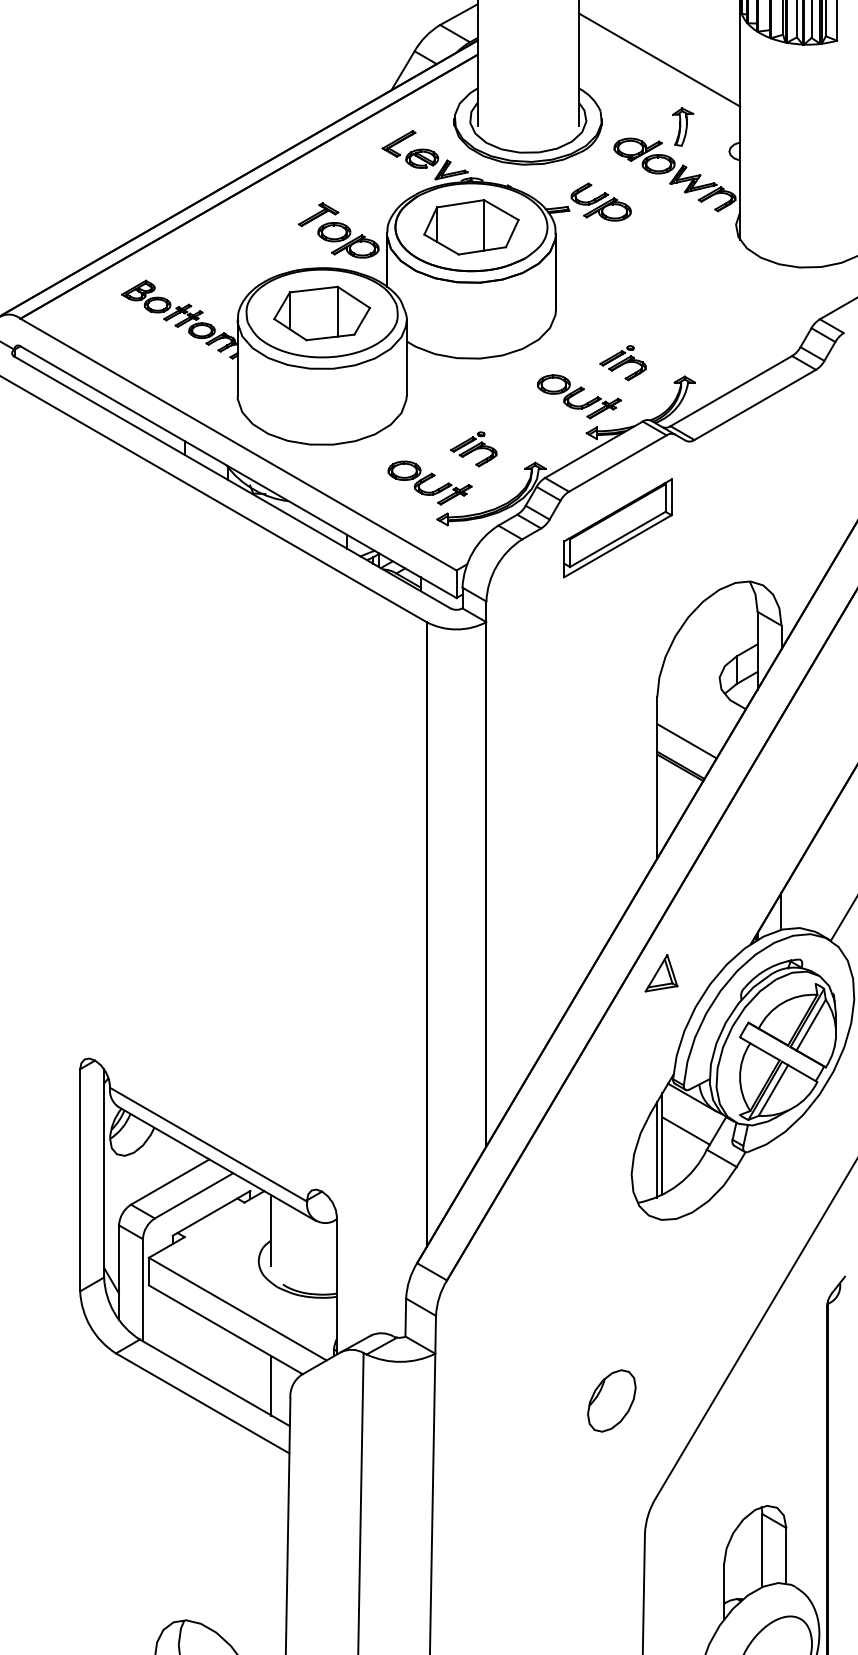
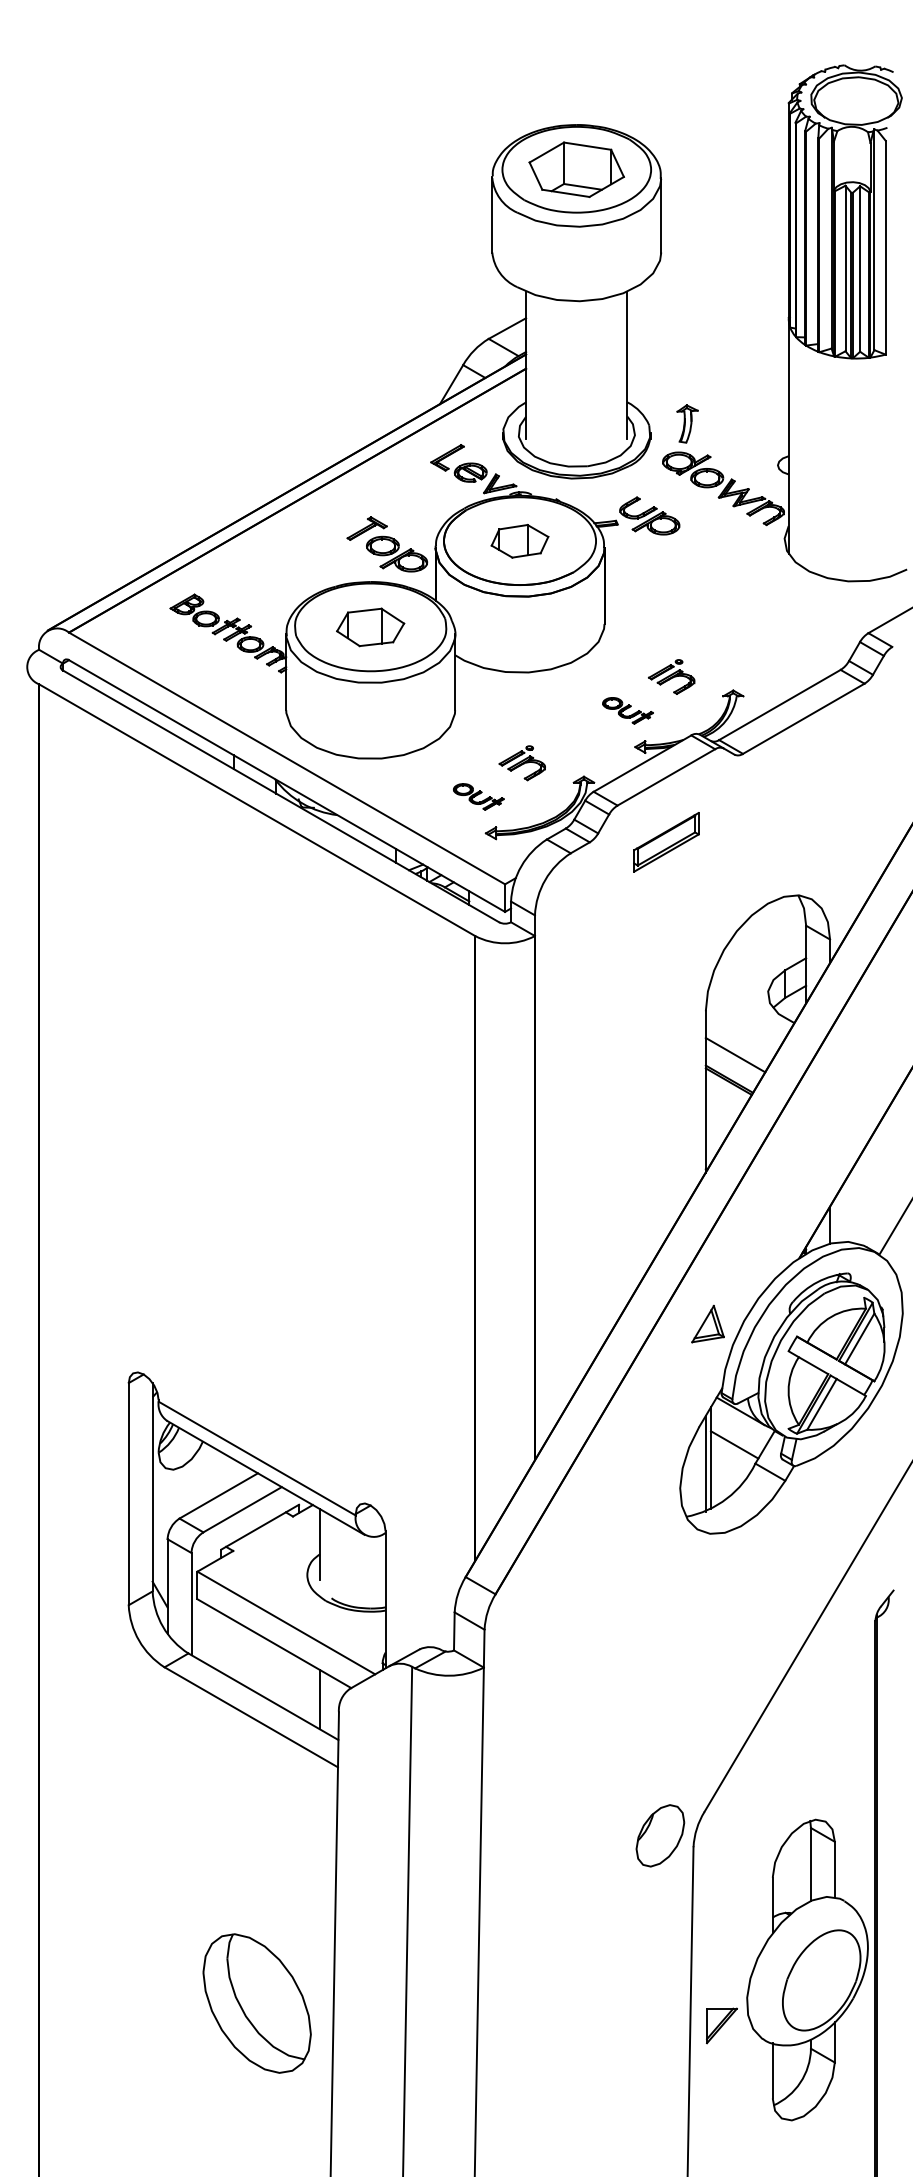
line: (658, 59) -> (707, 373), removed
part: (682, 126) -> (687, 423), moved
part: (470, 227) -> (519, 541), size x0.6
part: (321, 313) -> (370, 627), size x0.7
part: (578, 396) -> (627, 710), size x0.6
part: (429, 482) -> (478, 796), size x0.6
part: (617, 528) -> (666, 842), size x0.6
part: (660, 972) -> (707, 1323), moved
part: (611, 1400) -> (660, 1835), moved

